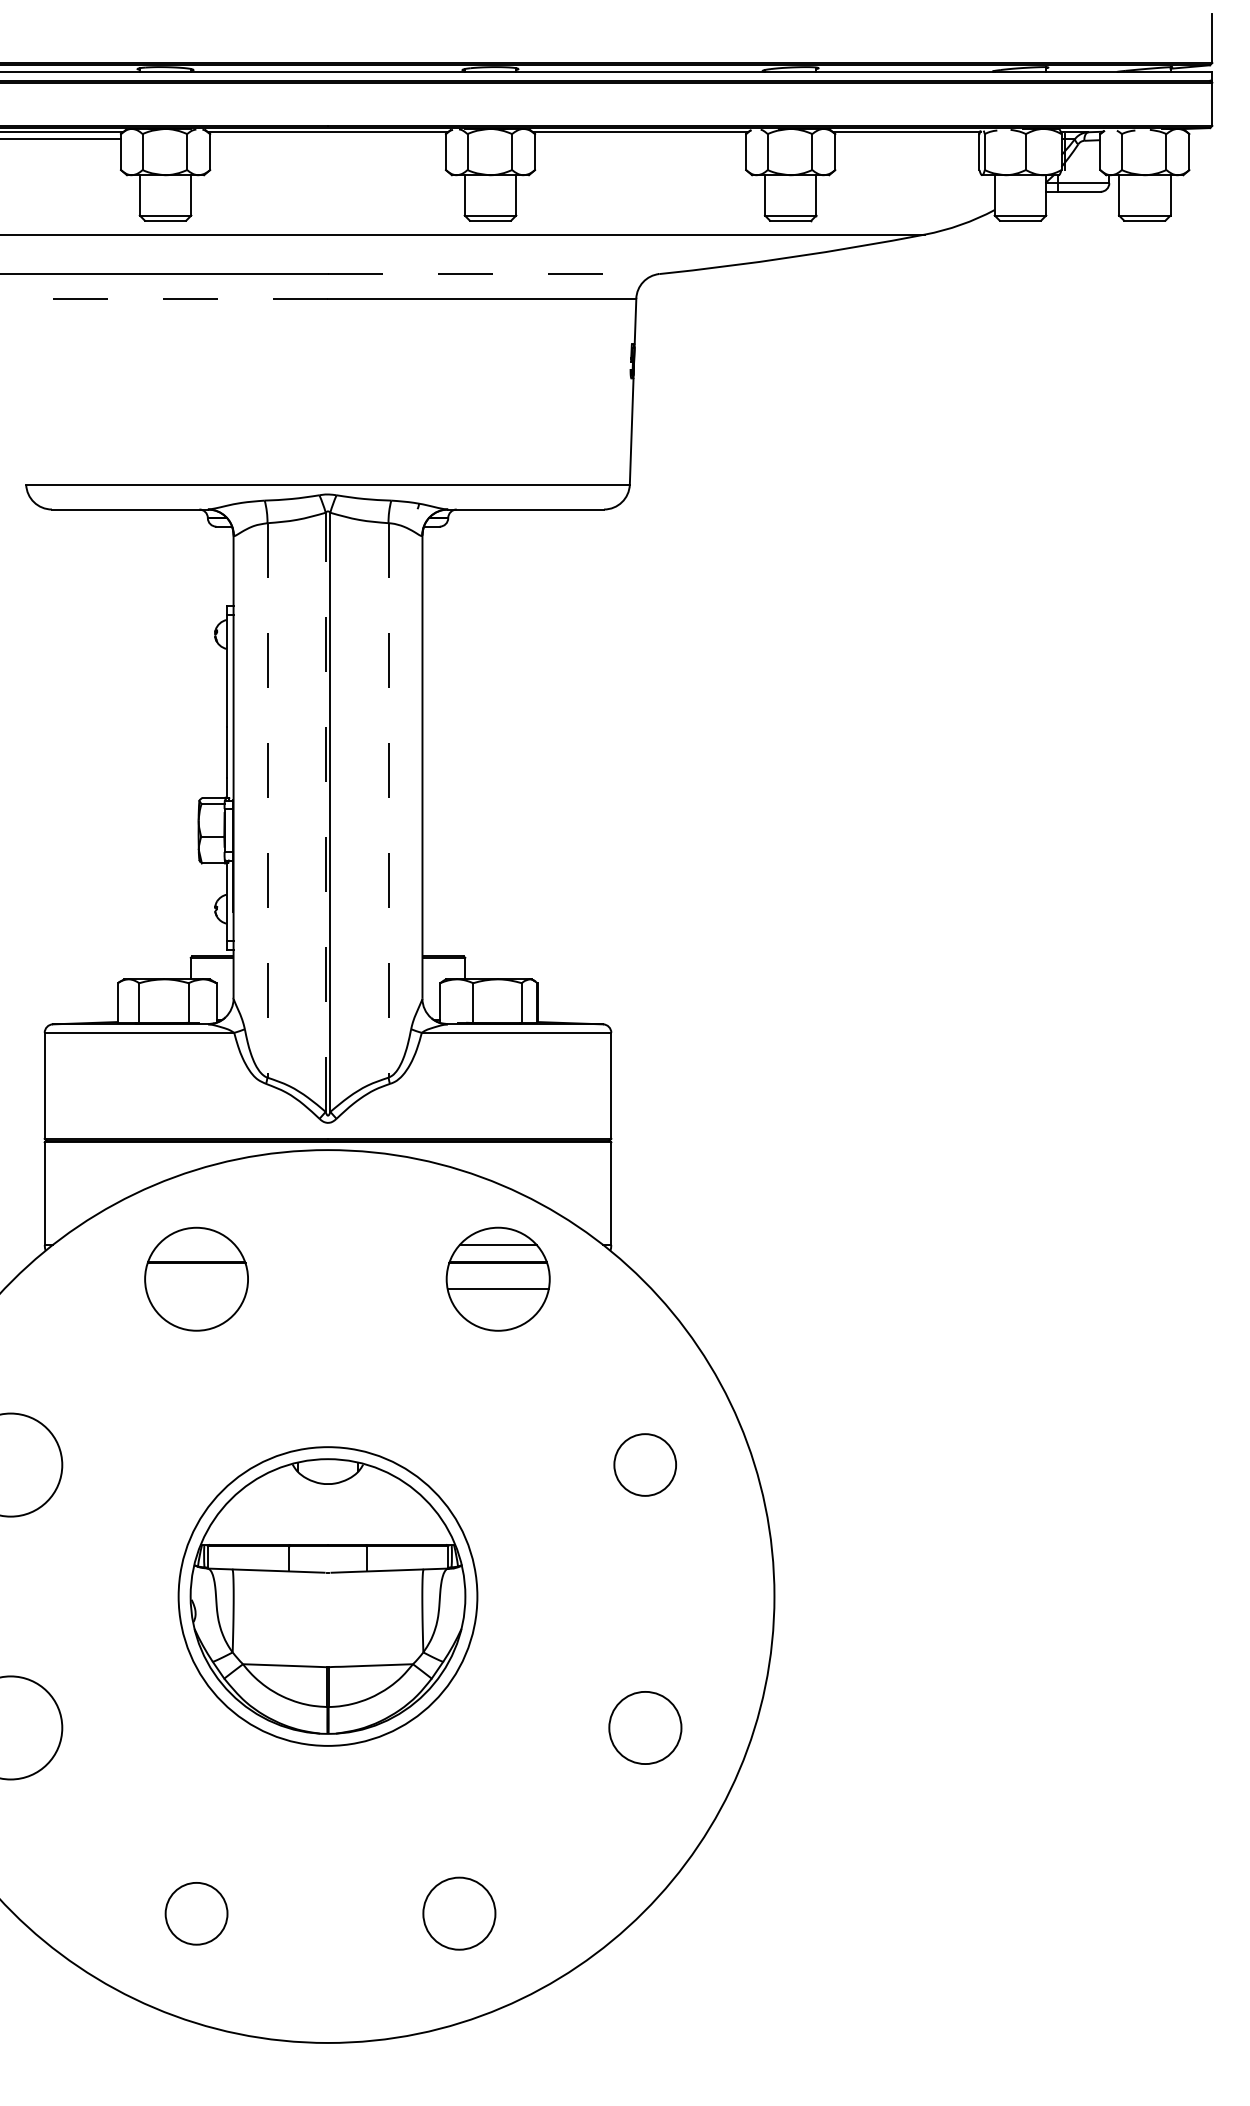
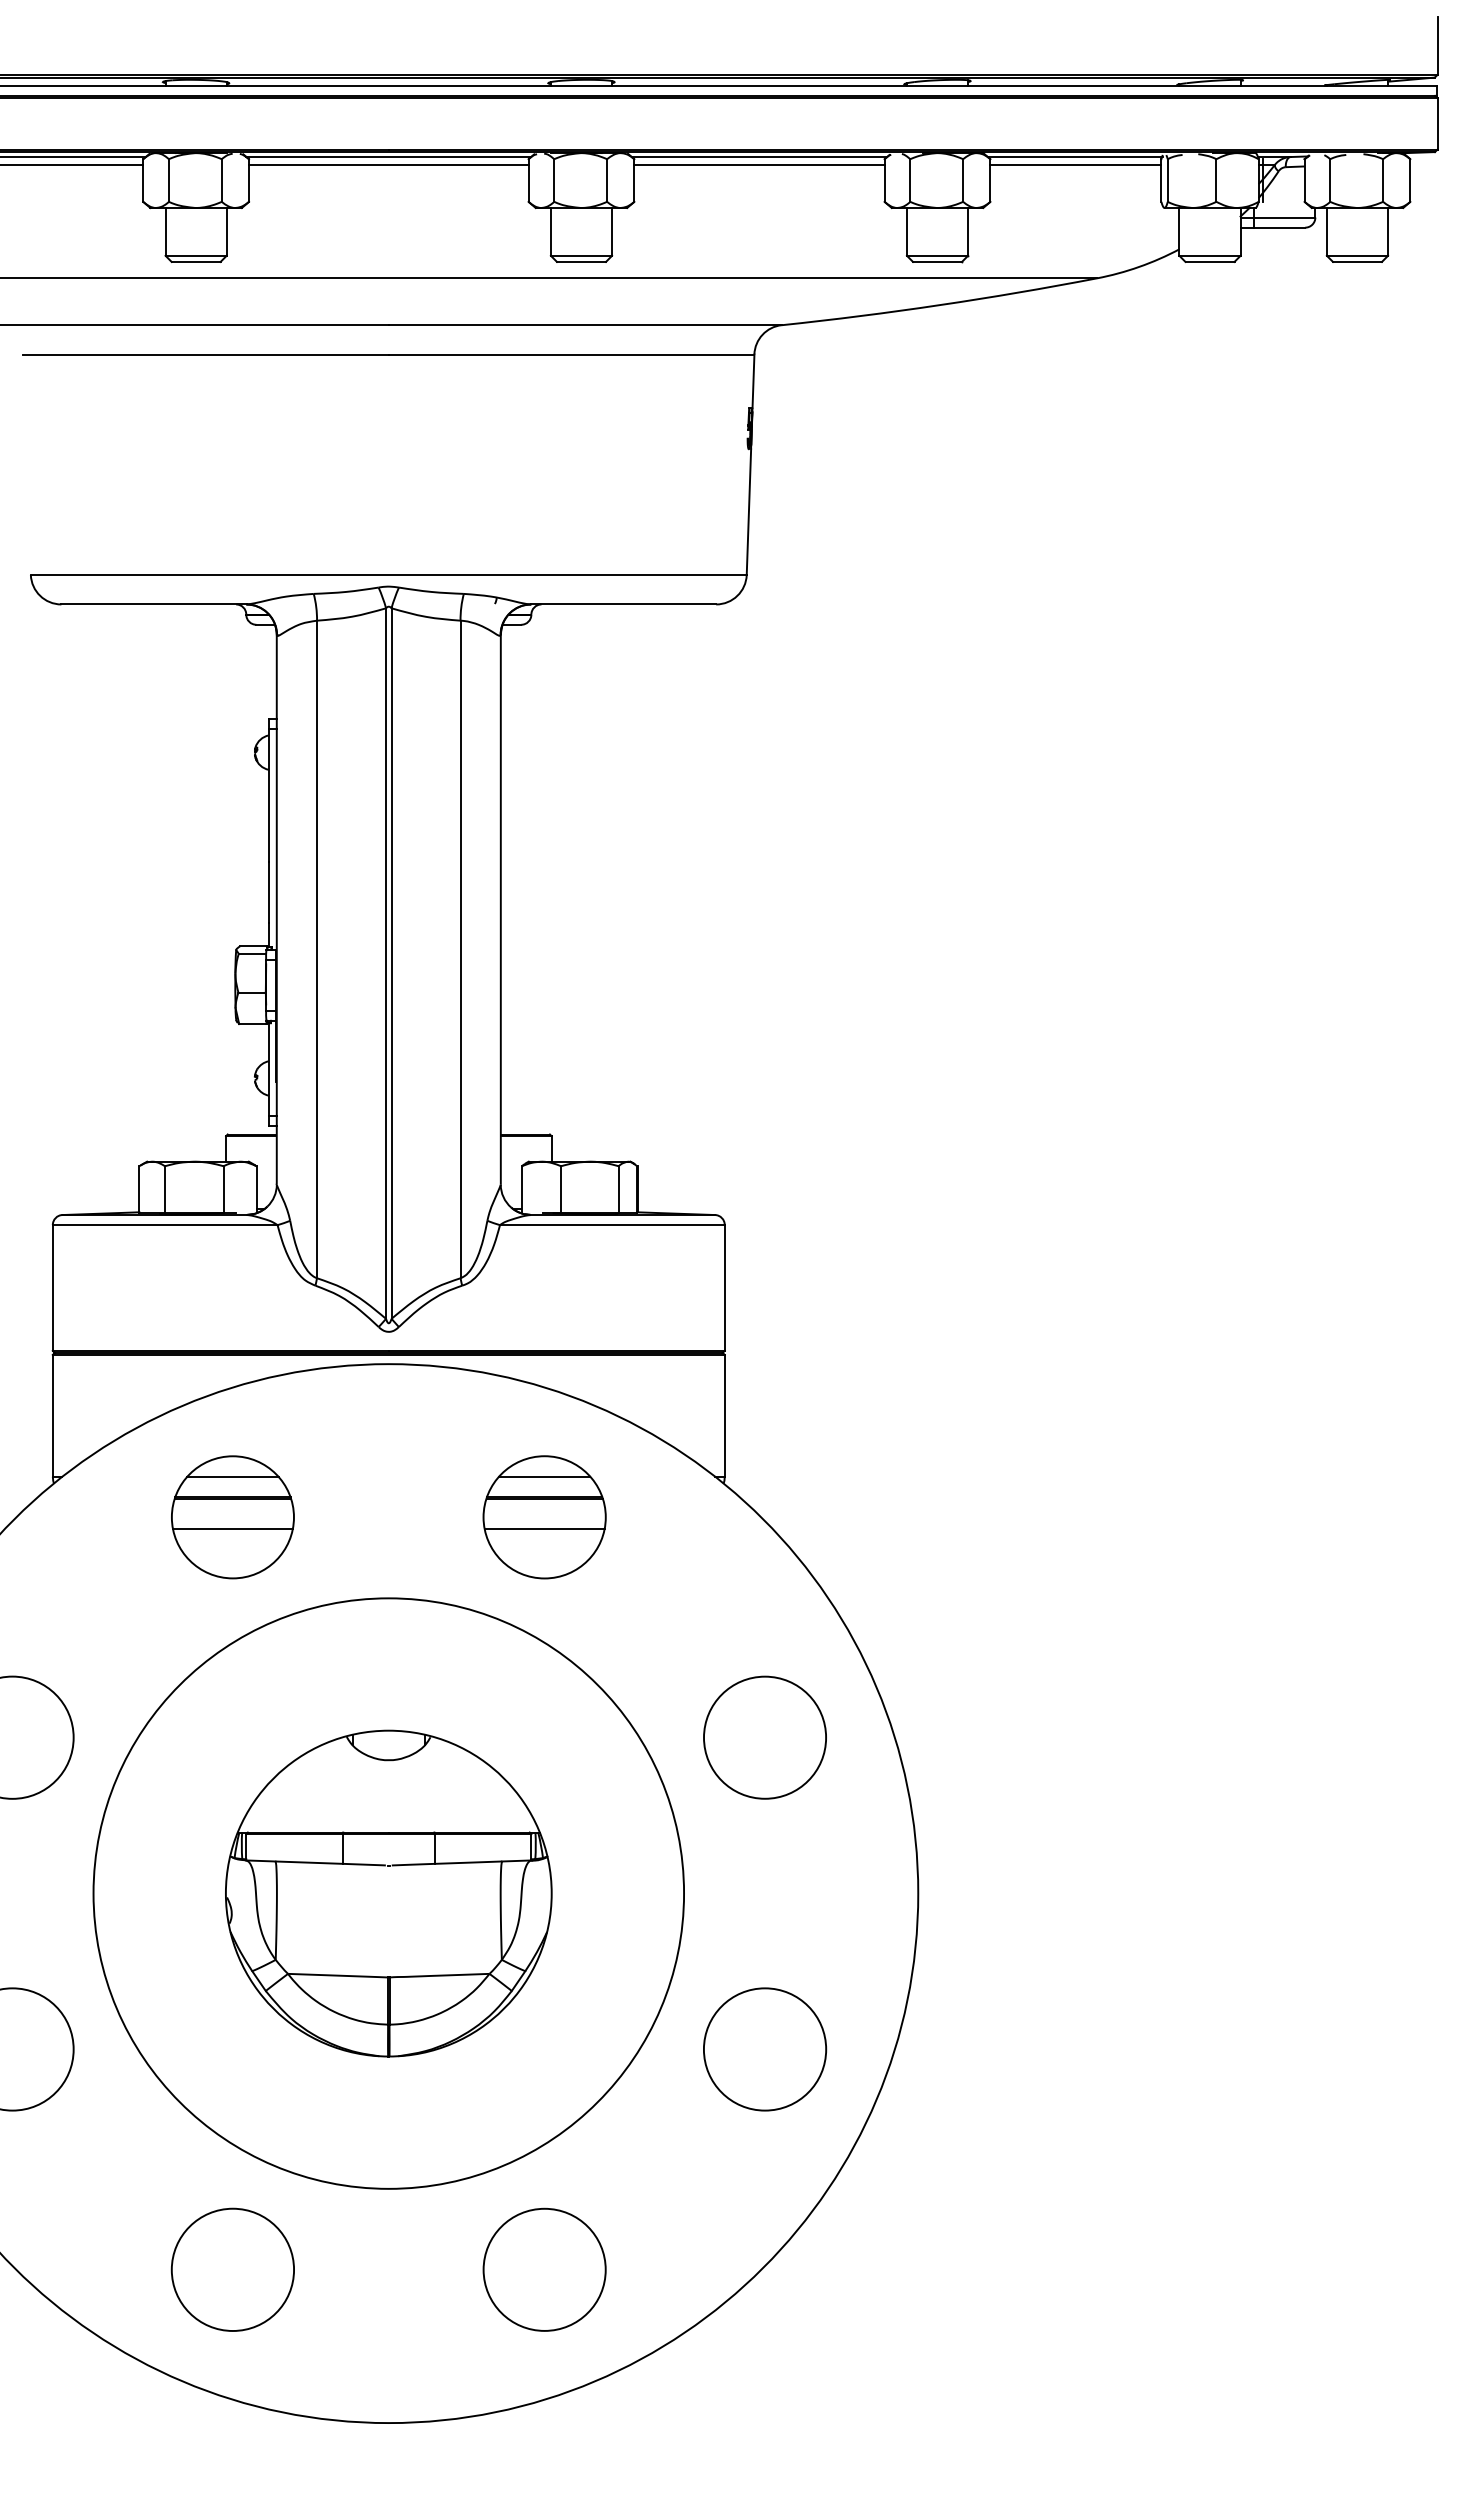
line: (327, 139) -> (388, 165), added
line: (640, 139) -> (759, 165), added
line: (907, 139) -> (1075, 165), added
line: (493, 274) -> (585, 325), dashed -> solid
line: (173, 298) -> (205, 354), dashed -> solid
line: (267, 800) -> (317, 949), dashed -> solid
line: (388, 800) -> (460, 949), dashed -> solid
line: (326, 812) -> (386, 963), dashed -> solid
line: (196, 1244) -> (232, 1476), added
part: (498, 1279) -> (544, 1517), moved
line: (196, 1289) -> (232, 1529), added
circle: (644, 1464) -> (764, 1737), size x1.67
circle: (327, 1596) -> (388, 1893), size x1.67
circle: (645, 1727) -> (765, 2049), size x1.43
circle: (196, 1913) -> (232, 2269), size x1.67
circle: (459, 1913) -> (544, 2269), size x1.43

